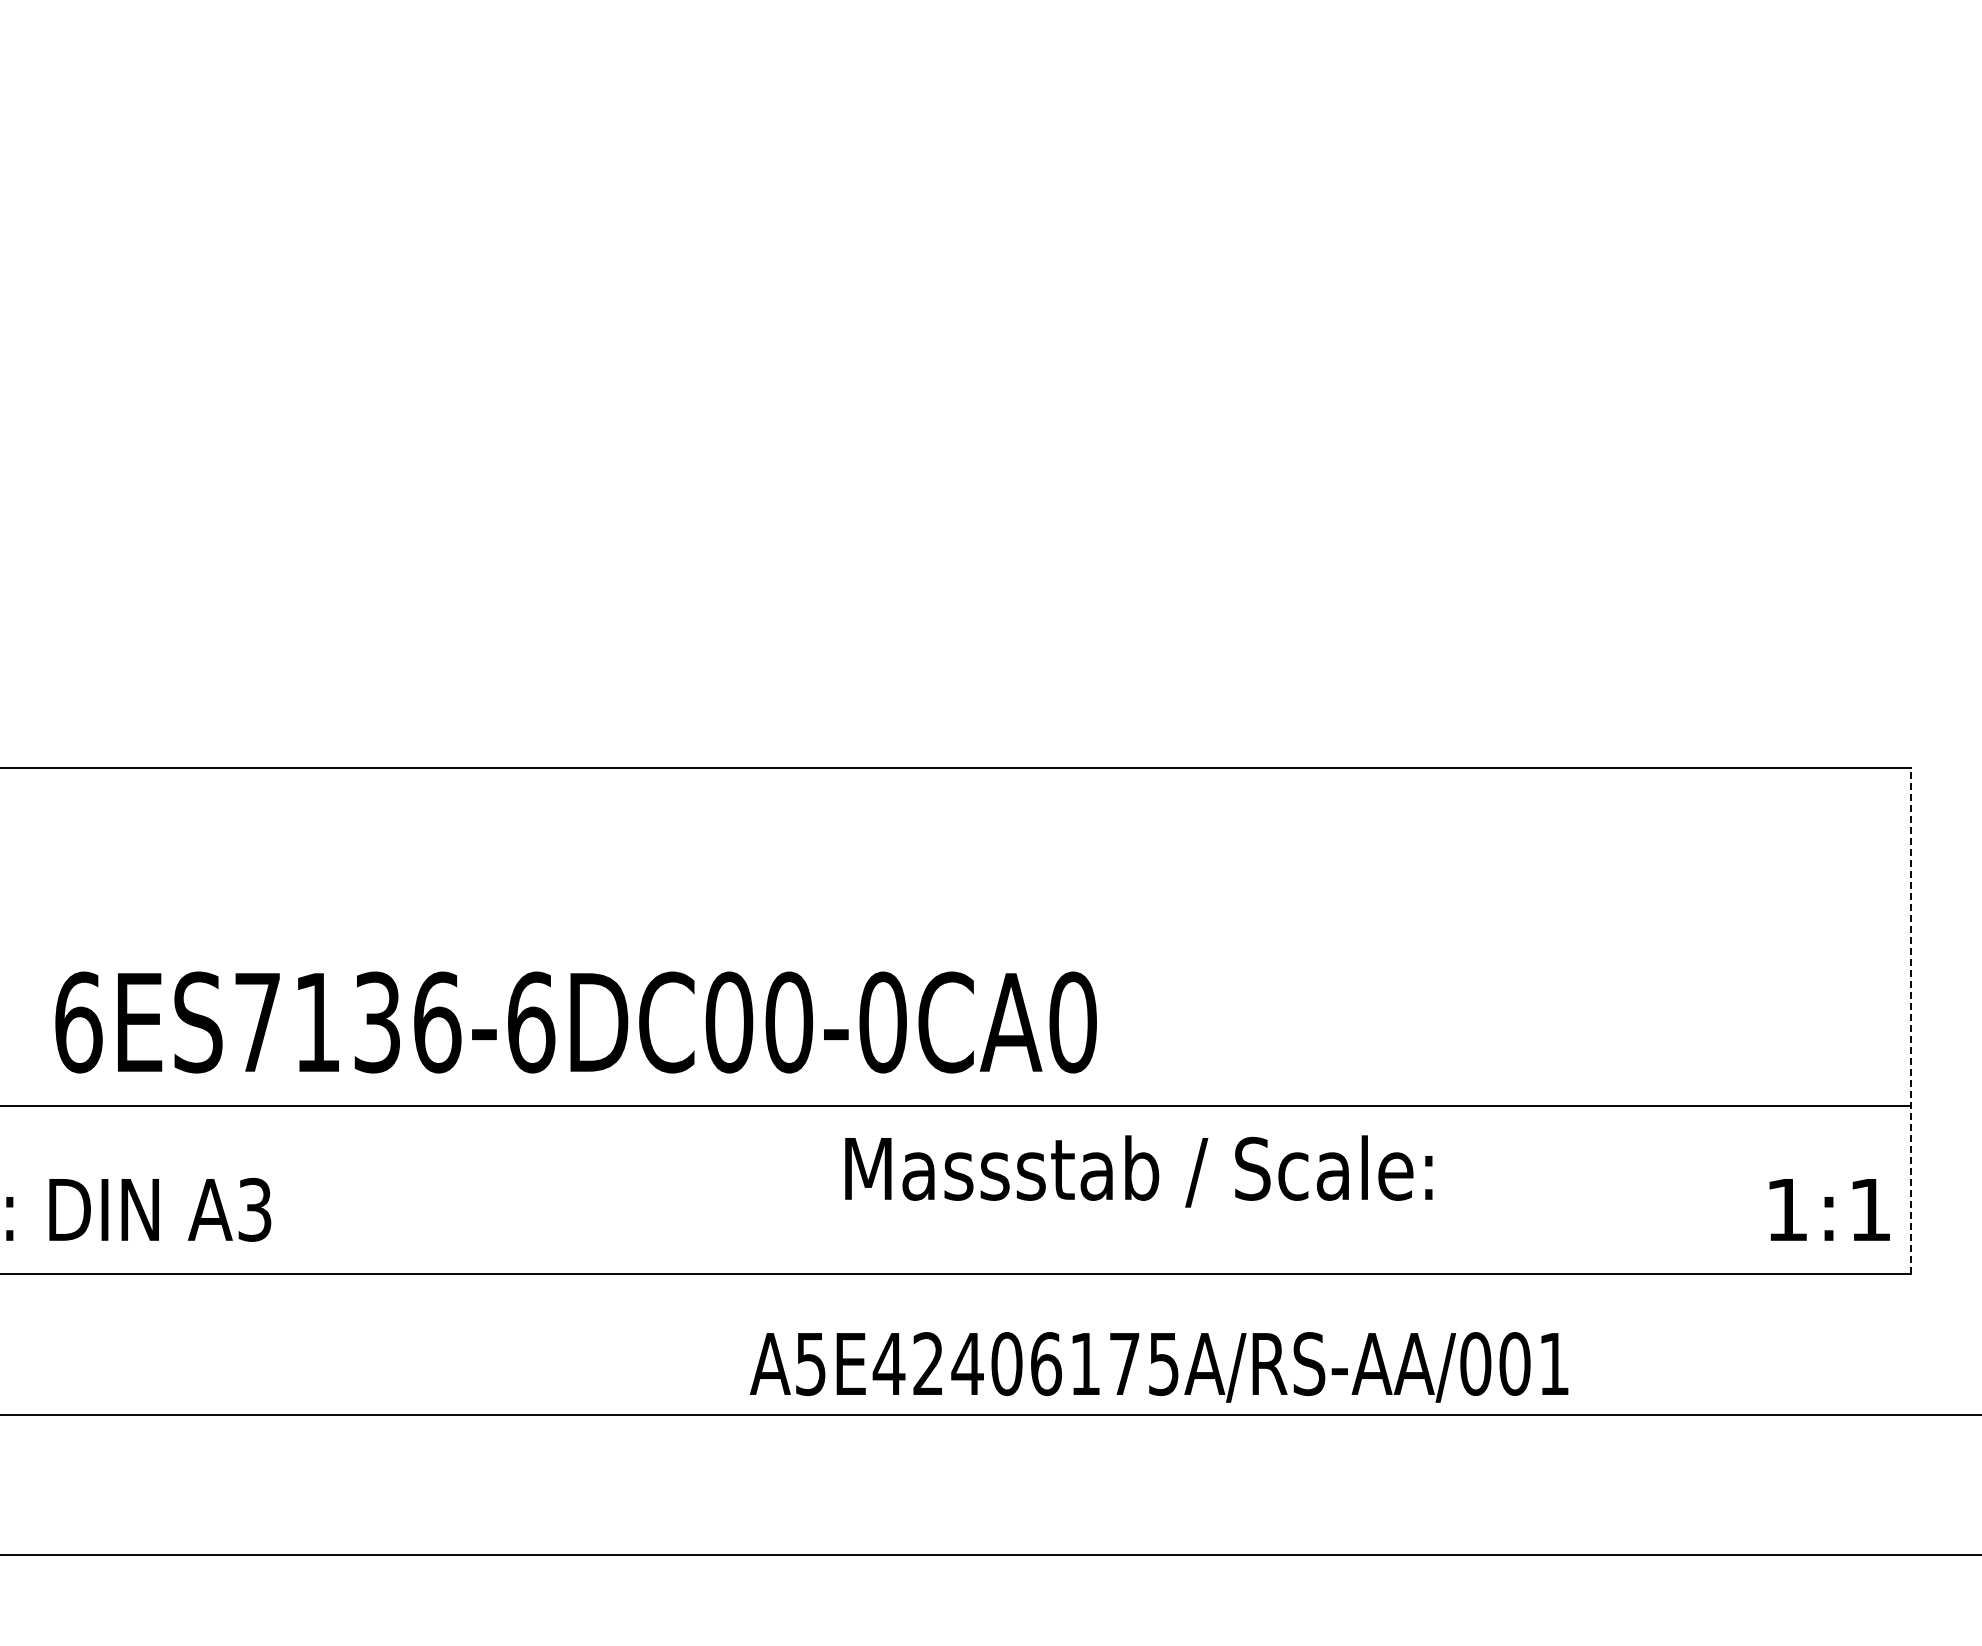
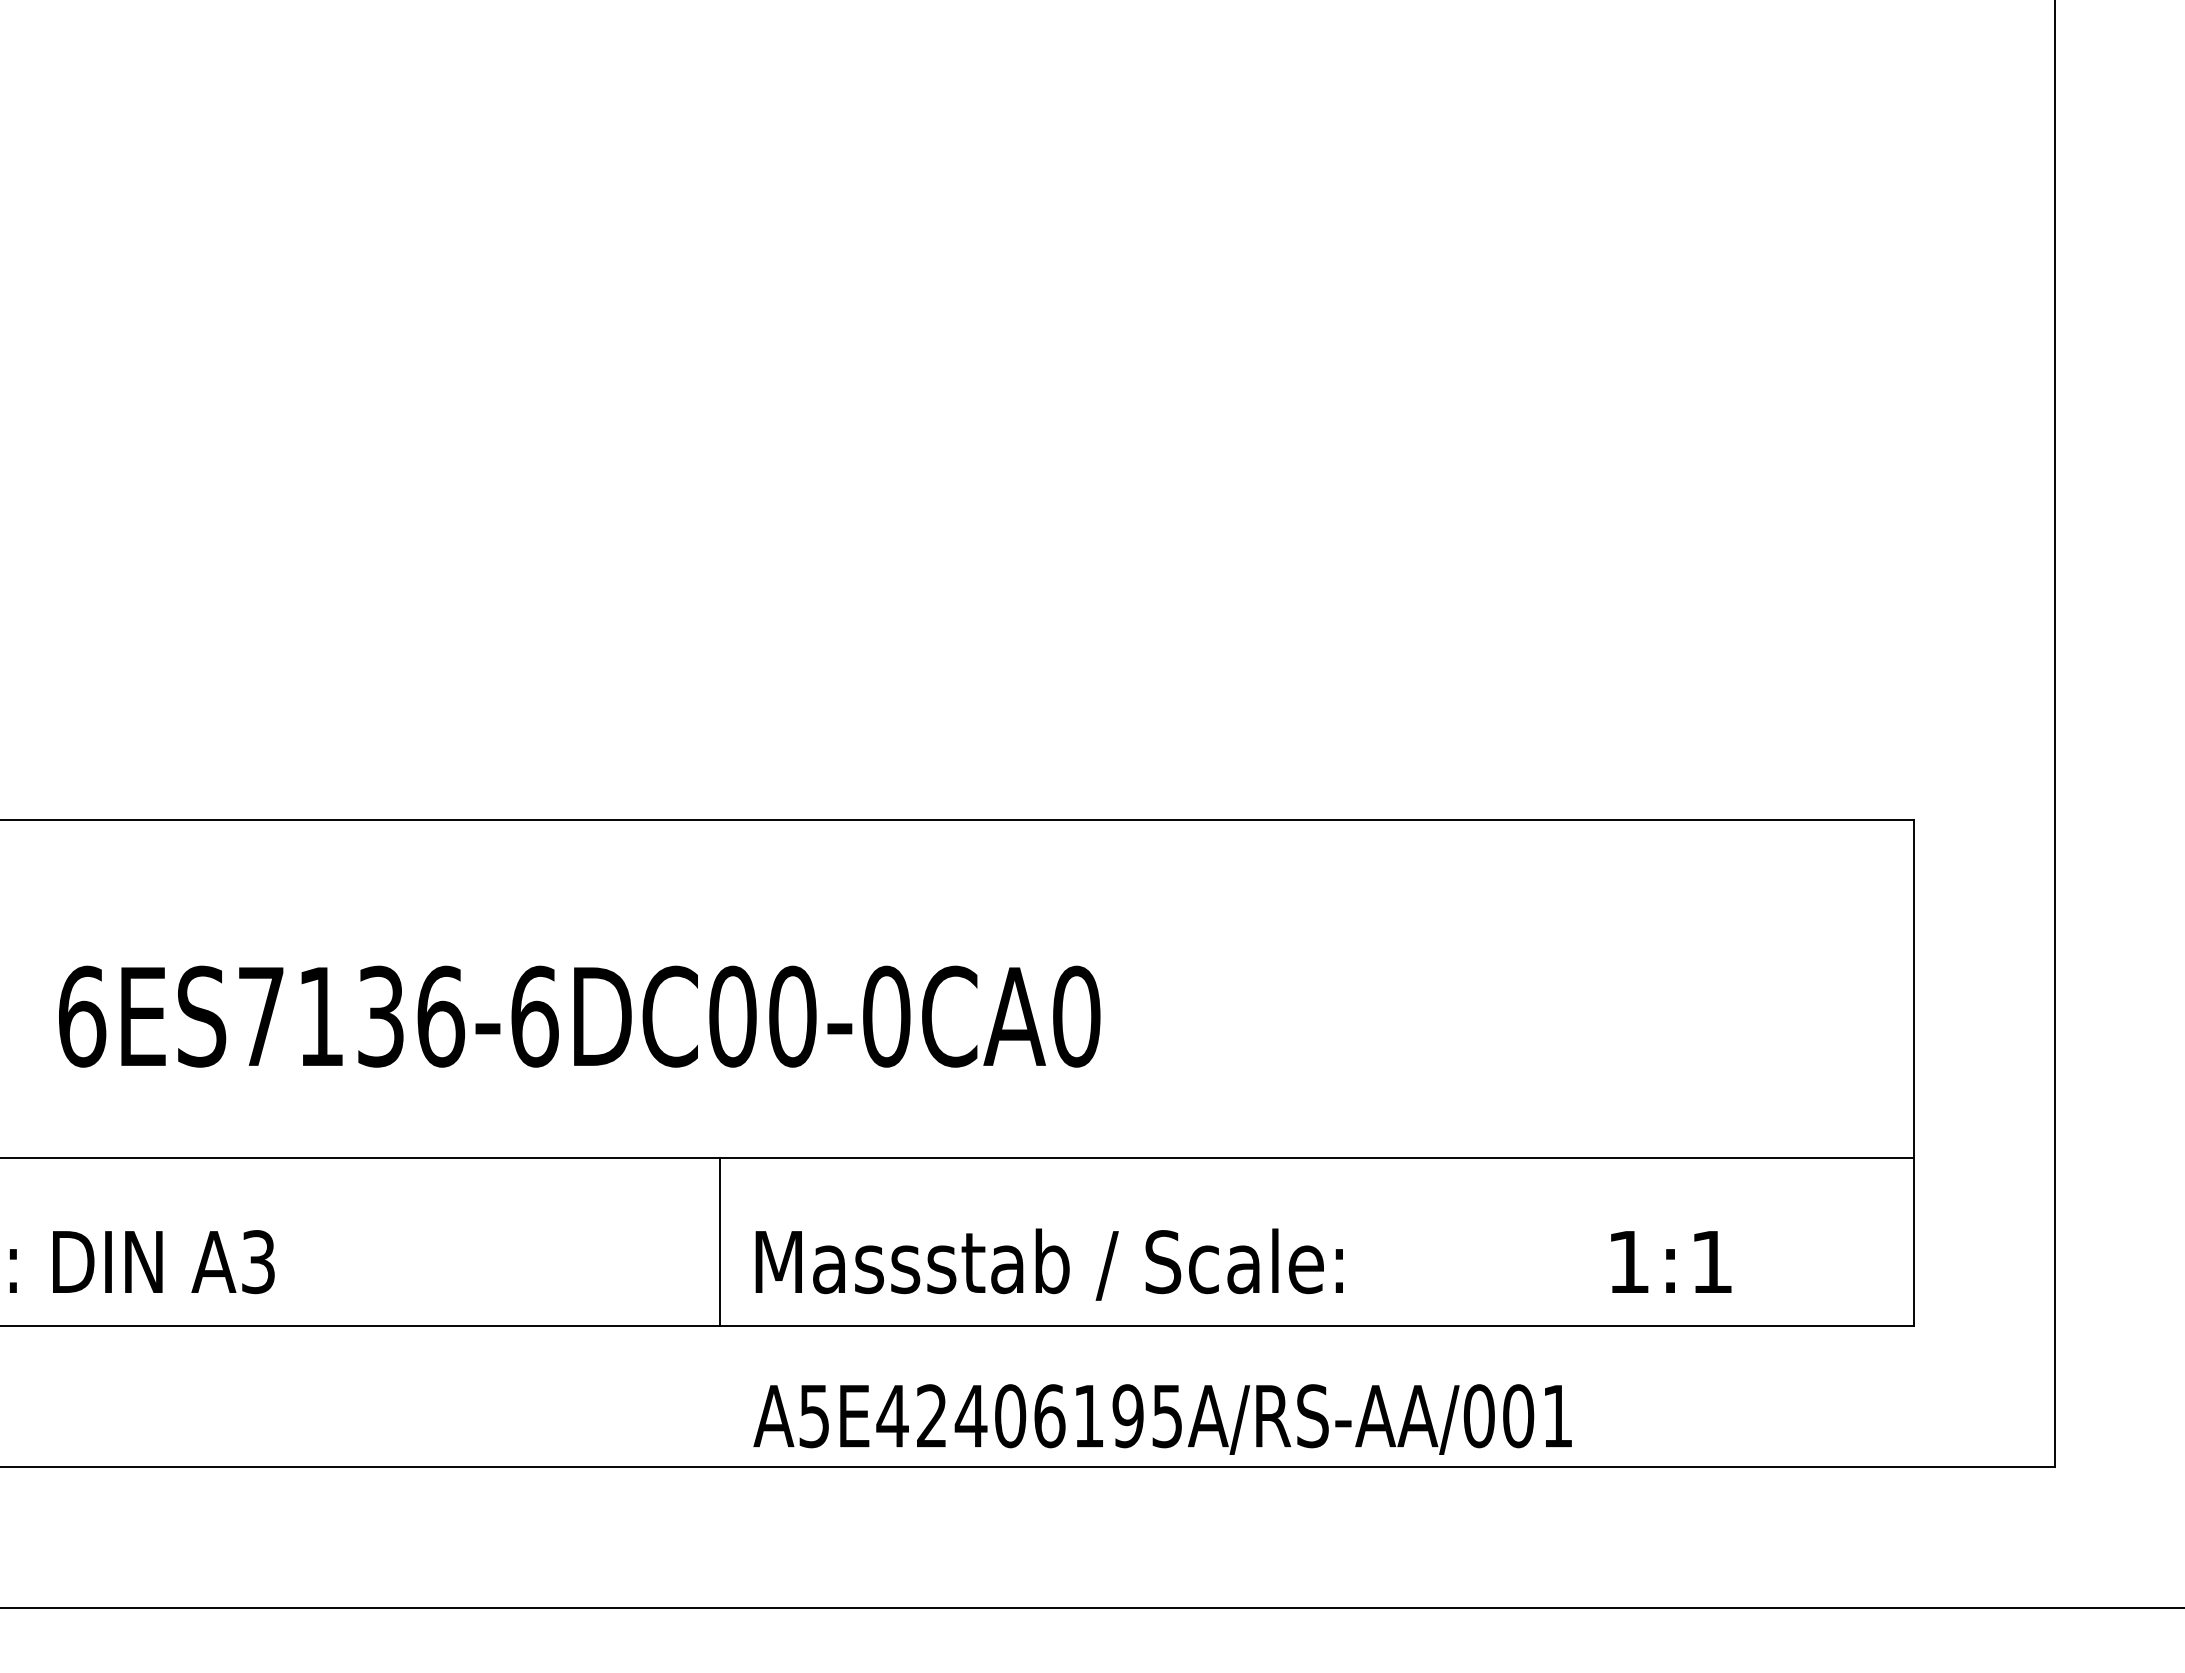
line: (1910, 1021) -> (1914, 1073), dashed -> solid
text: (575, 1022) -> (579, 1016), moved
text: (1137, 1171) -> (1048, 1264), moved
line: (715, 1189) -> (719, 1241), added
text: (1829, 1209) -> (1671, 1261), moved
text: (1123, 1364) -> (1127, 1416), A5E42406175A/RS-AA/001 -> A5E42406195A/RS-AA/001

